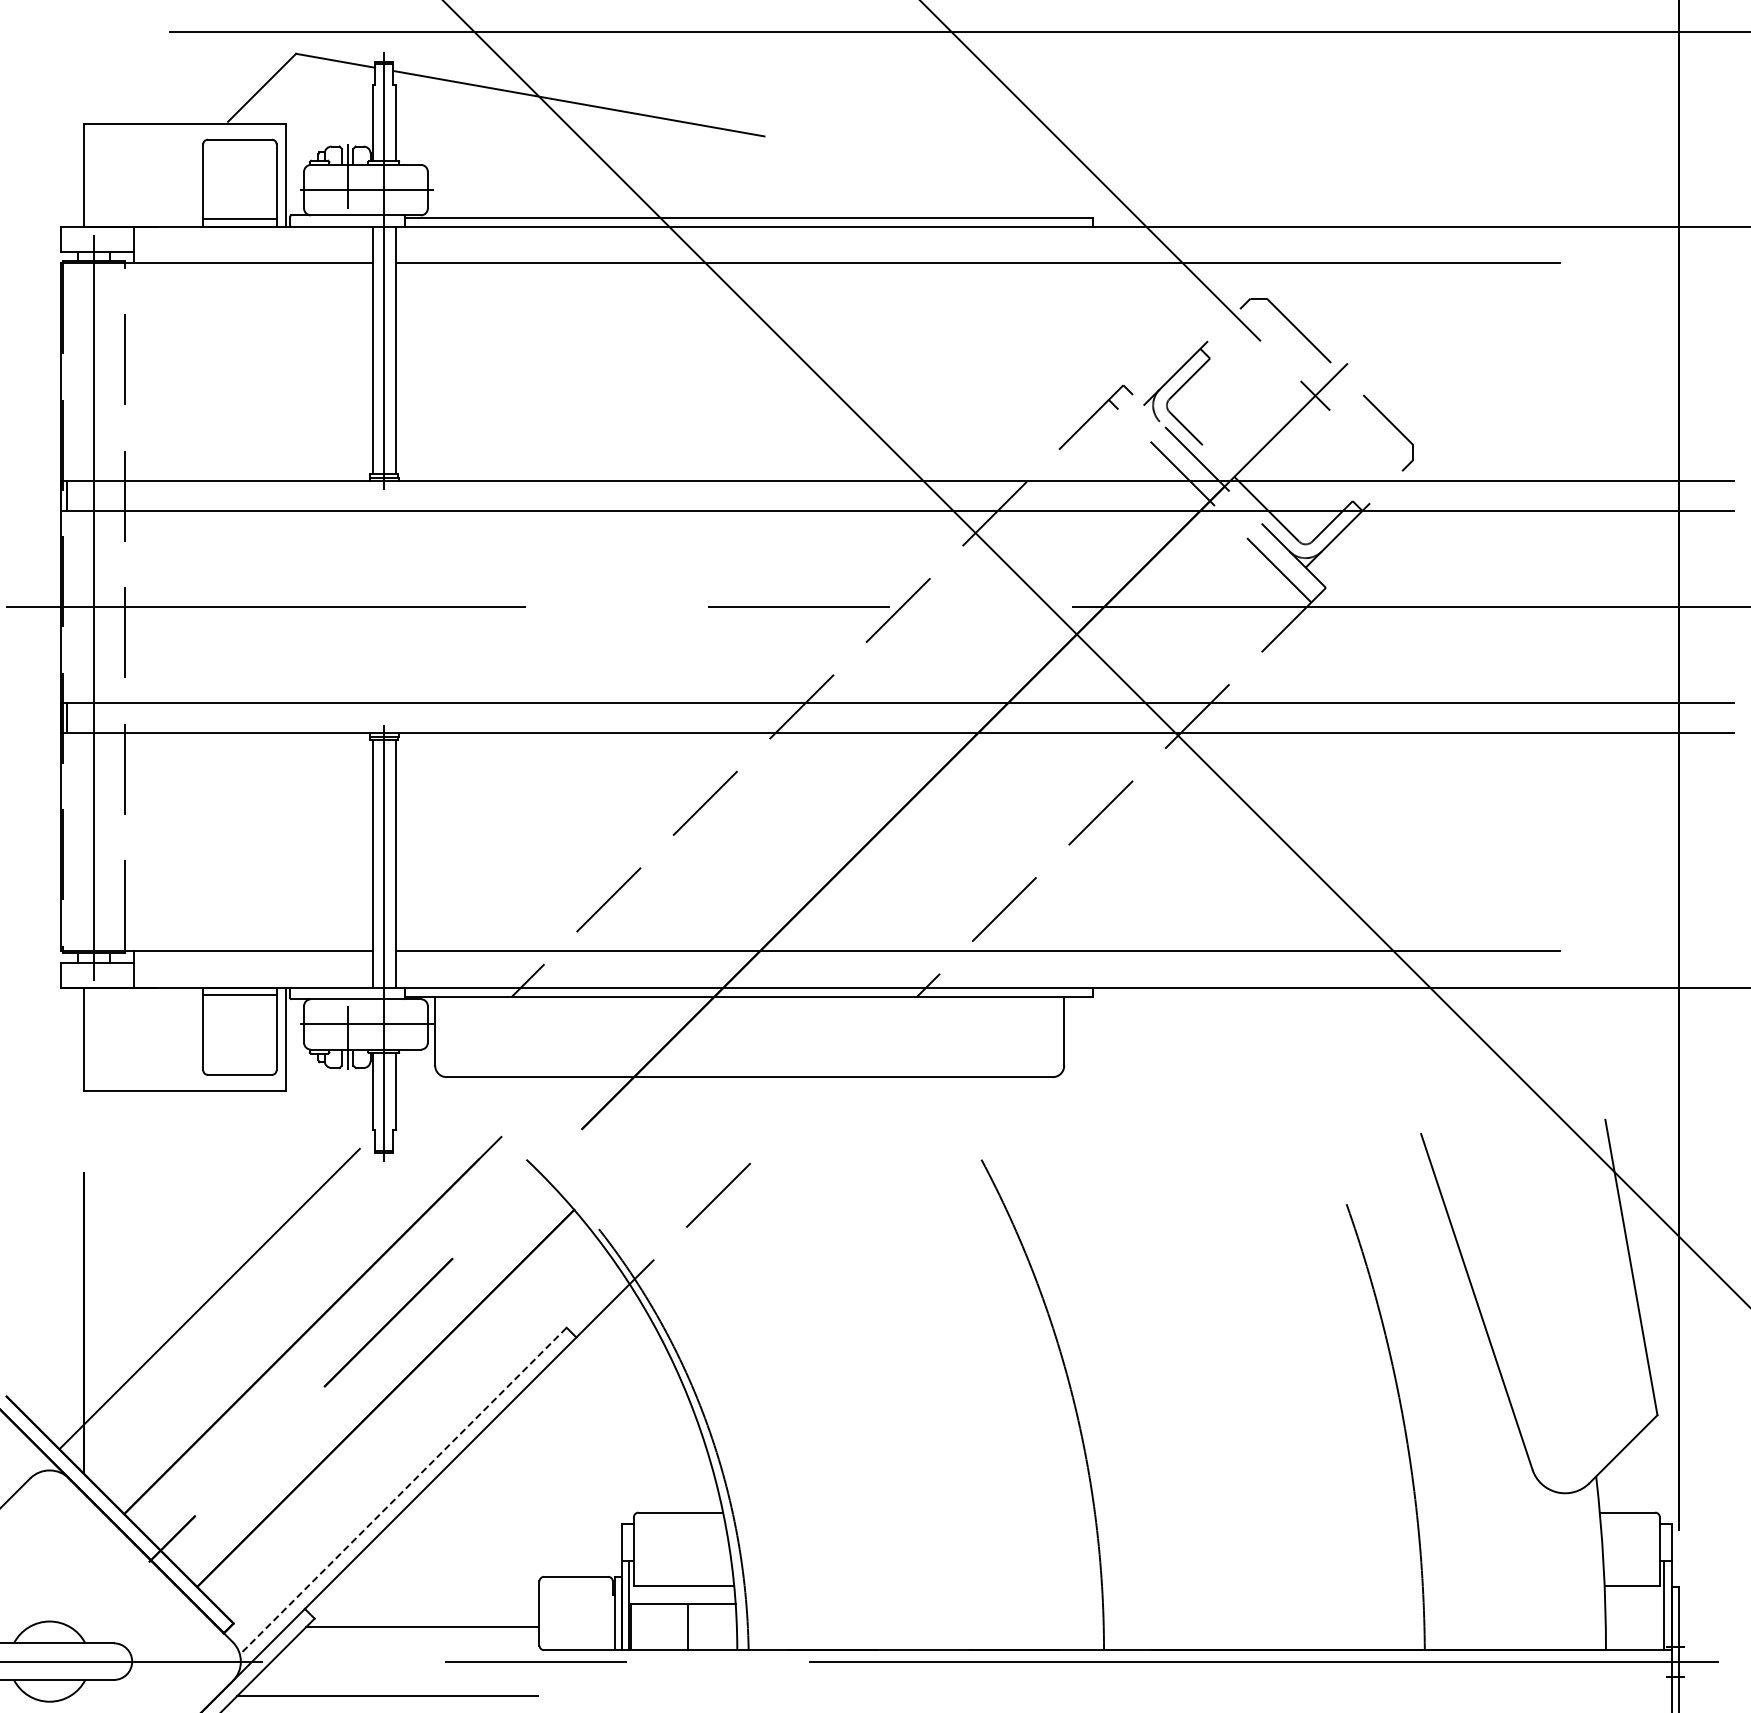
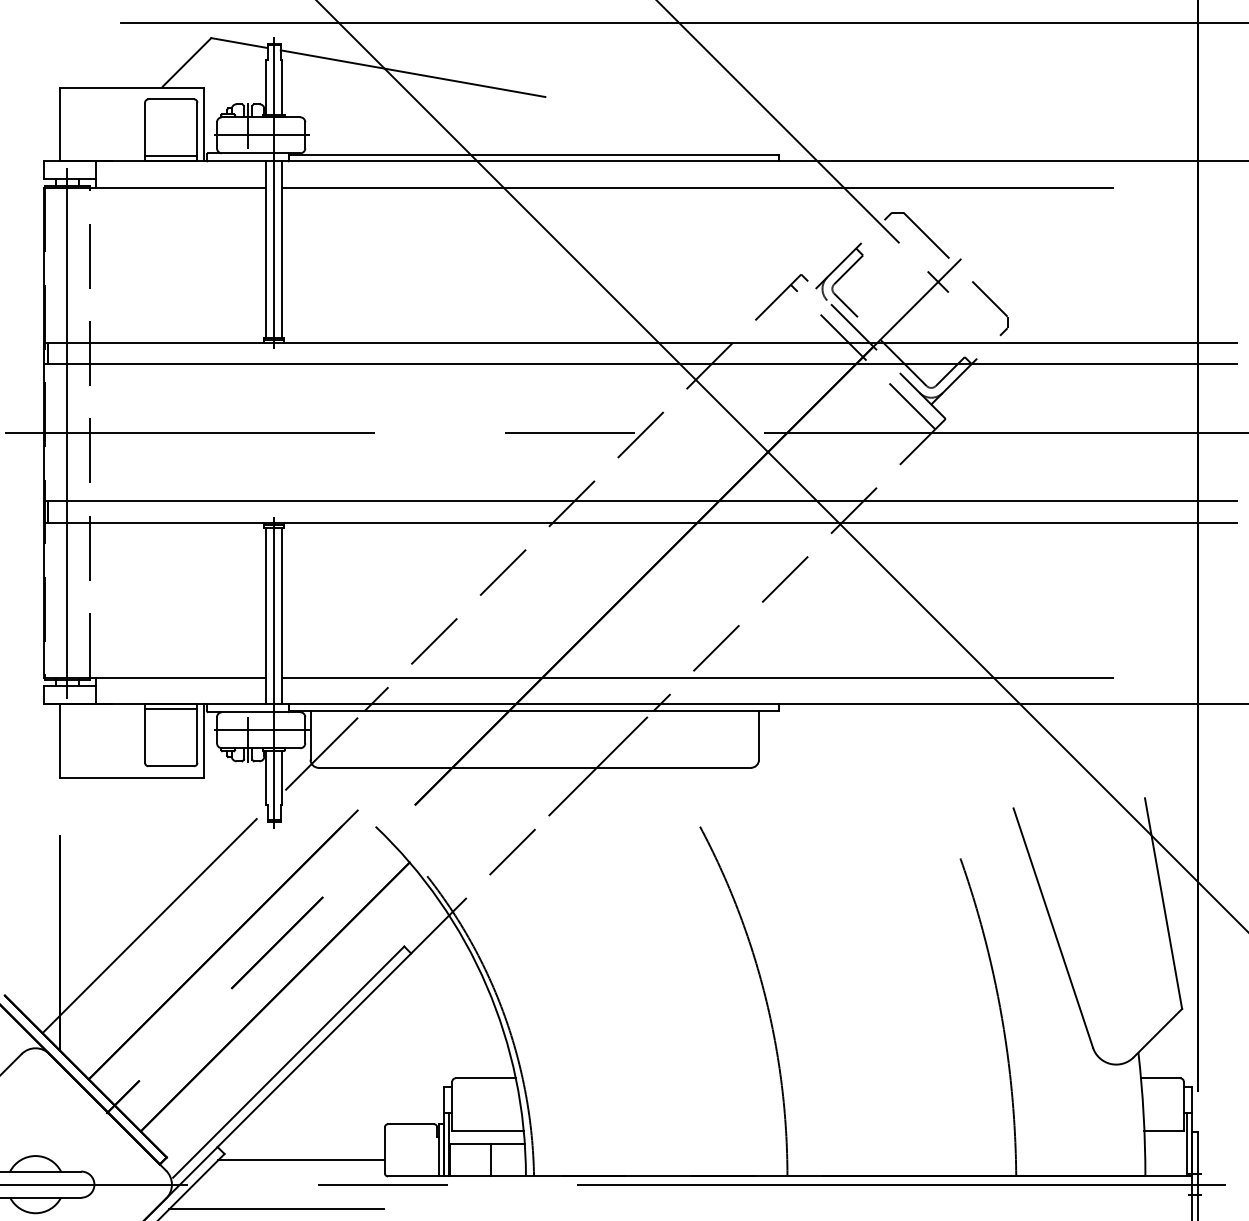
line: (450, 1057) -> (321, 753), added
line: (838, 1074) -> (598, 765), added
line: (404, 1489) -> (288, 1061), dashed -> solid

